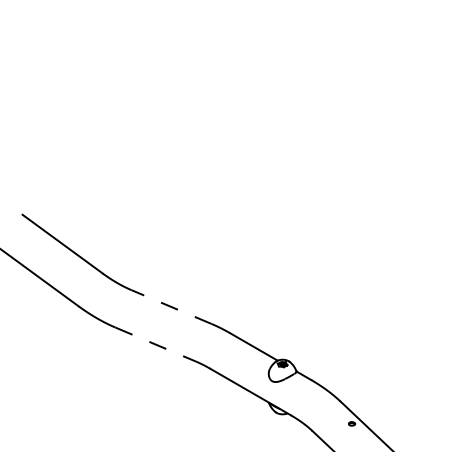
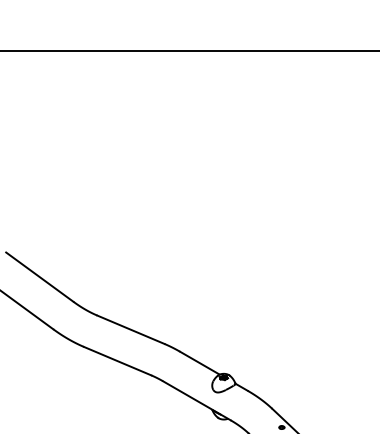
line: (171, 306) -> (130, 329), dashed -> solid
line: (156, 345) -> (118, 361), dashed -> solid

